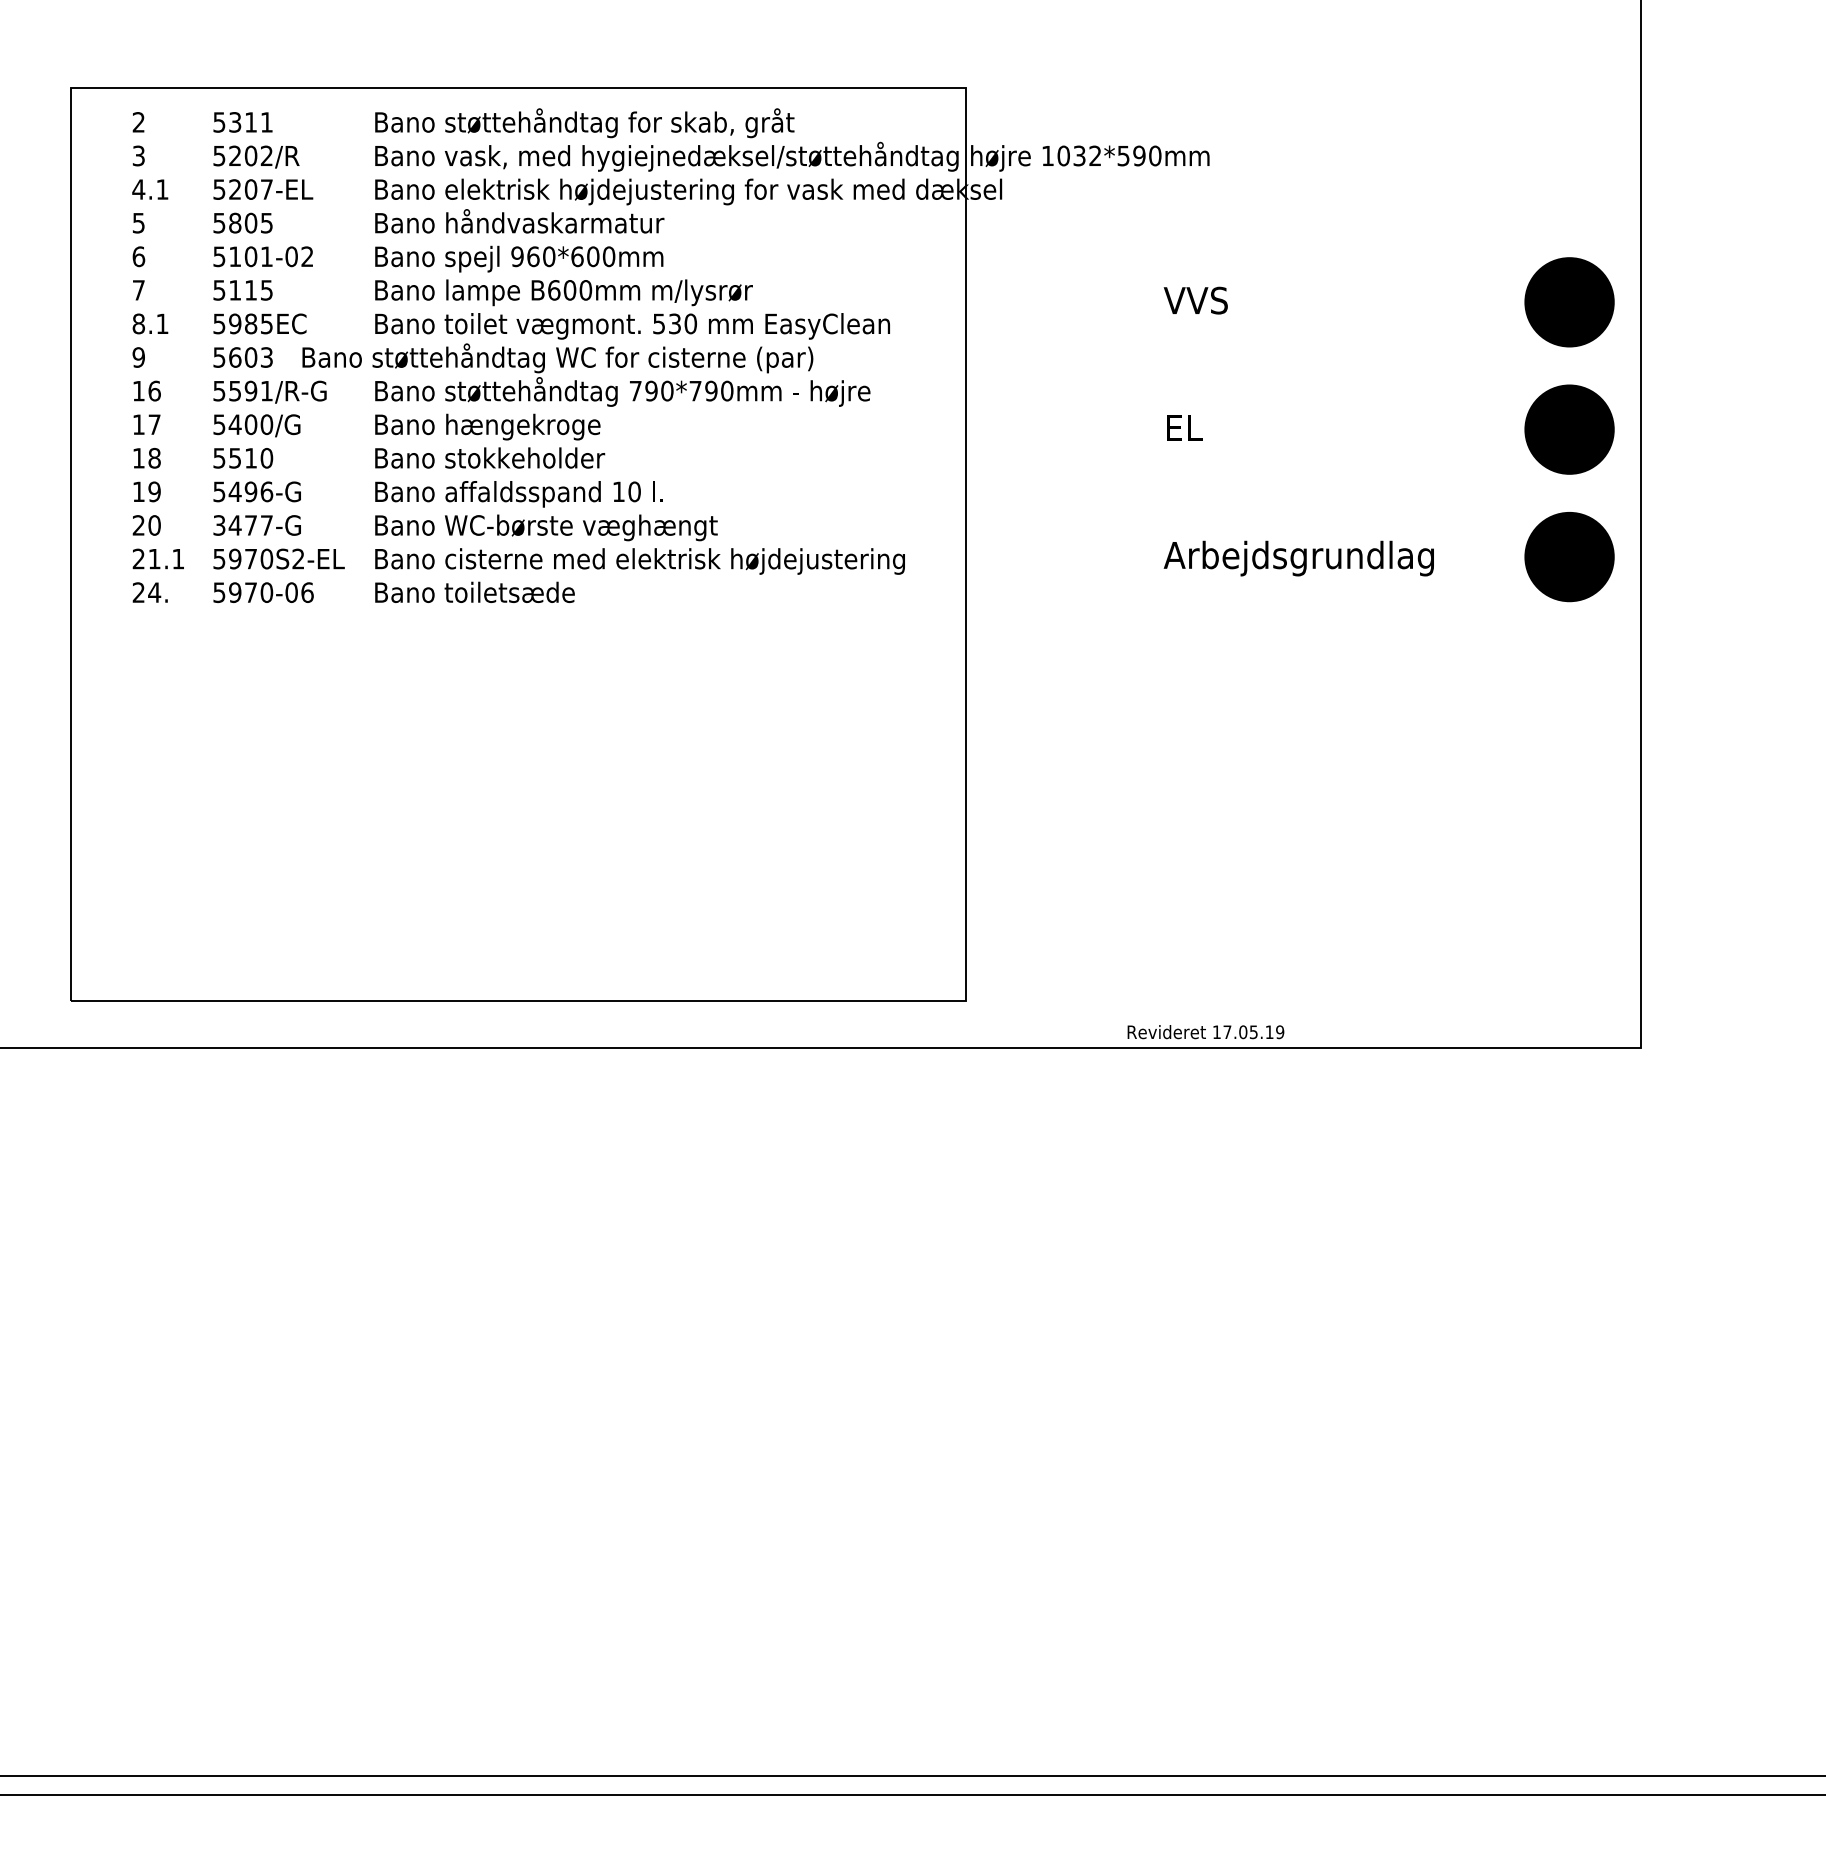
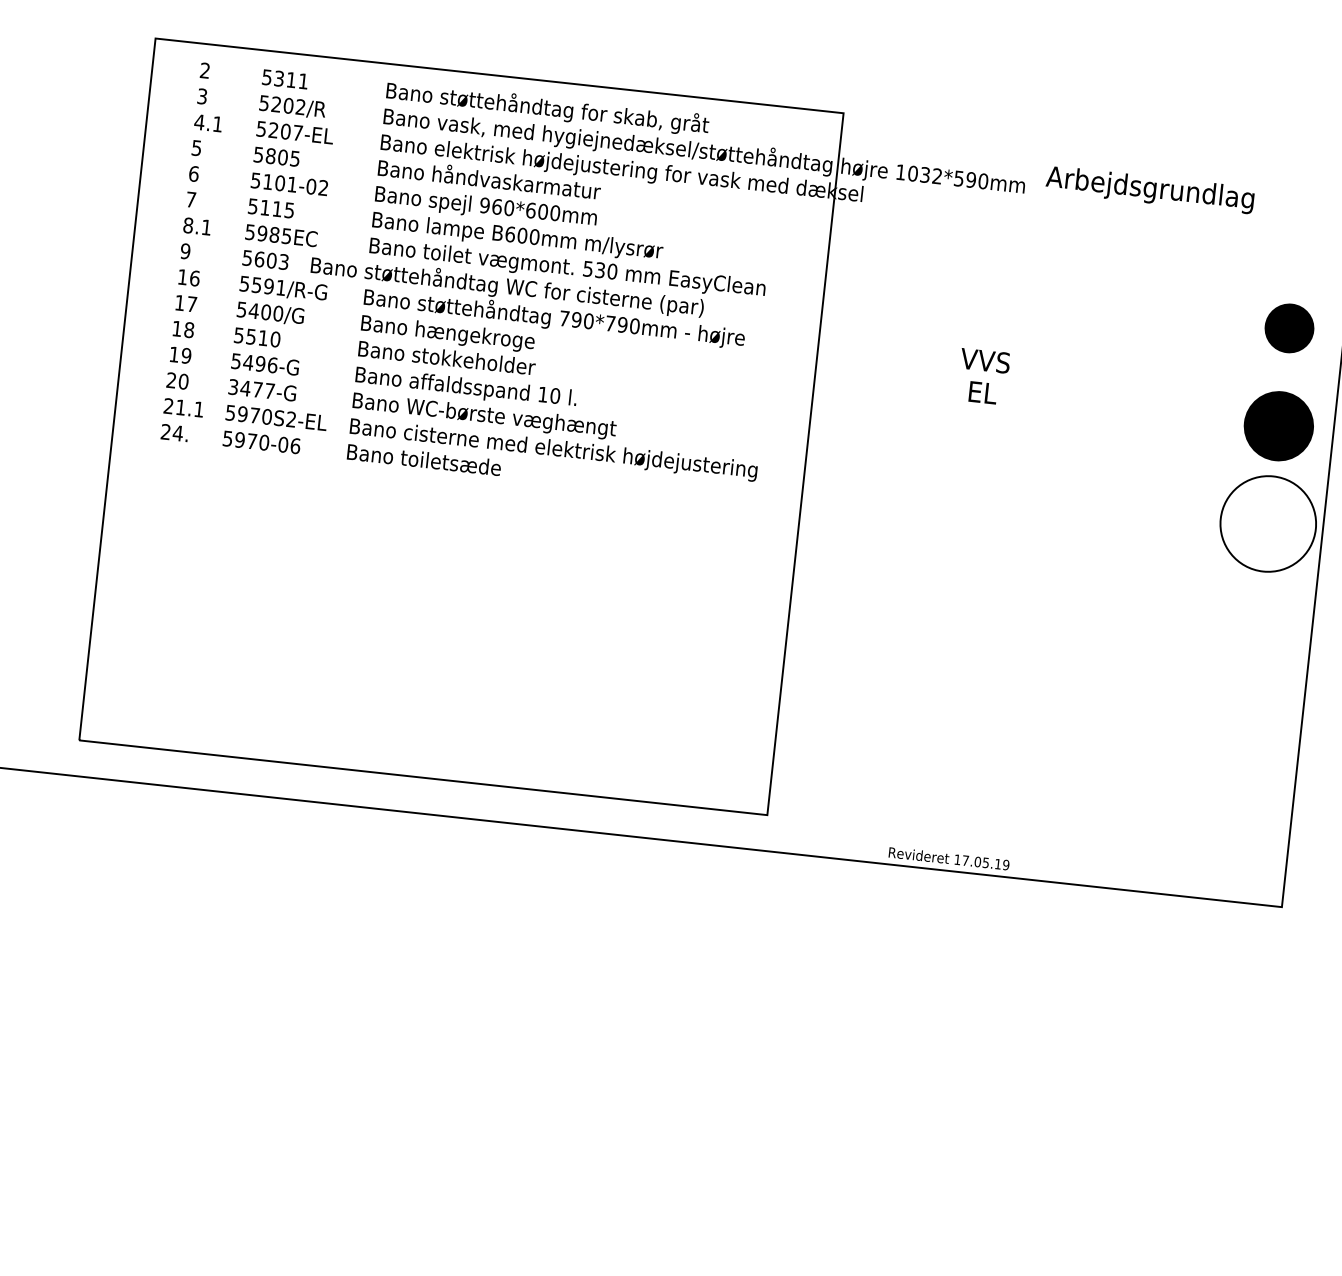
text: (1195, 300) -> (985, 360), moved
part: (1569, 302) -> (1289, 328), size x0.7
part: (1569, 557) -> (1268, 524), size x1.4
text: (1298, 558) -> (1149, 189), moved

